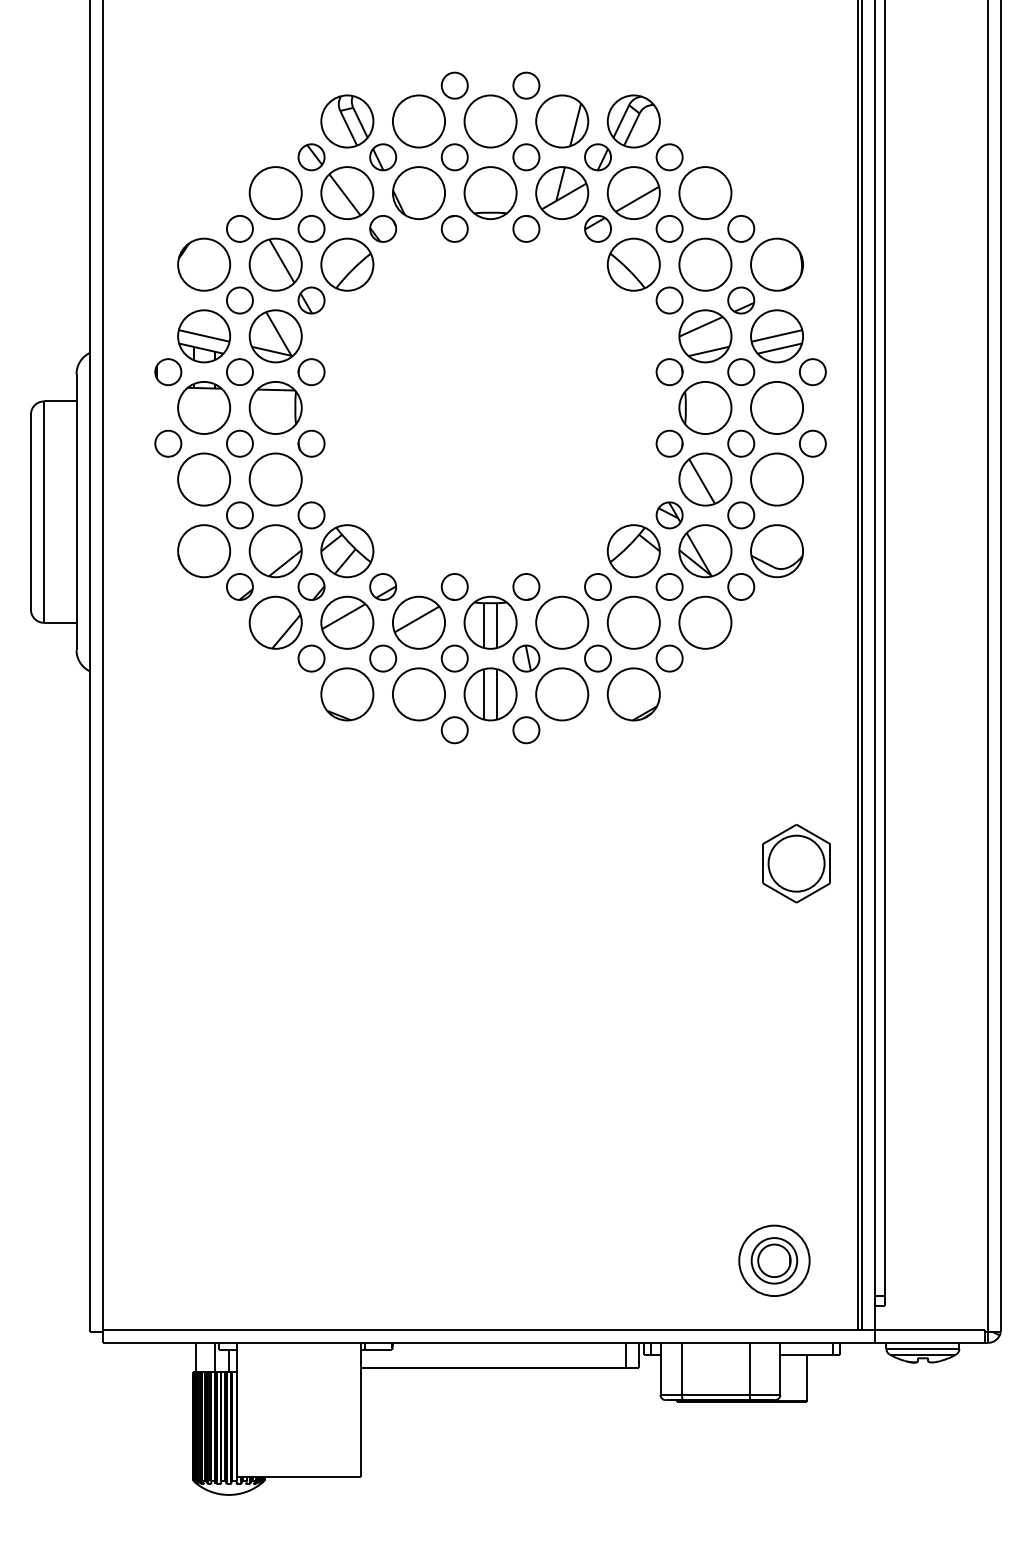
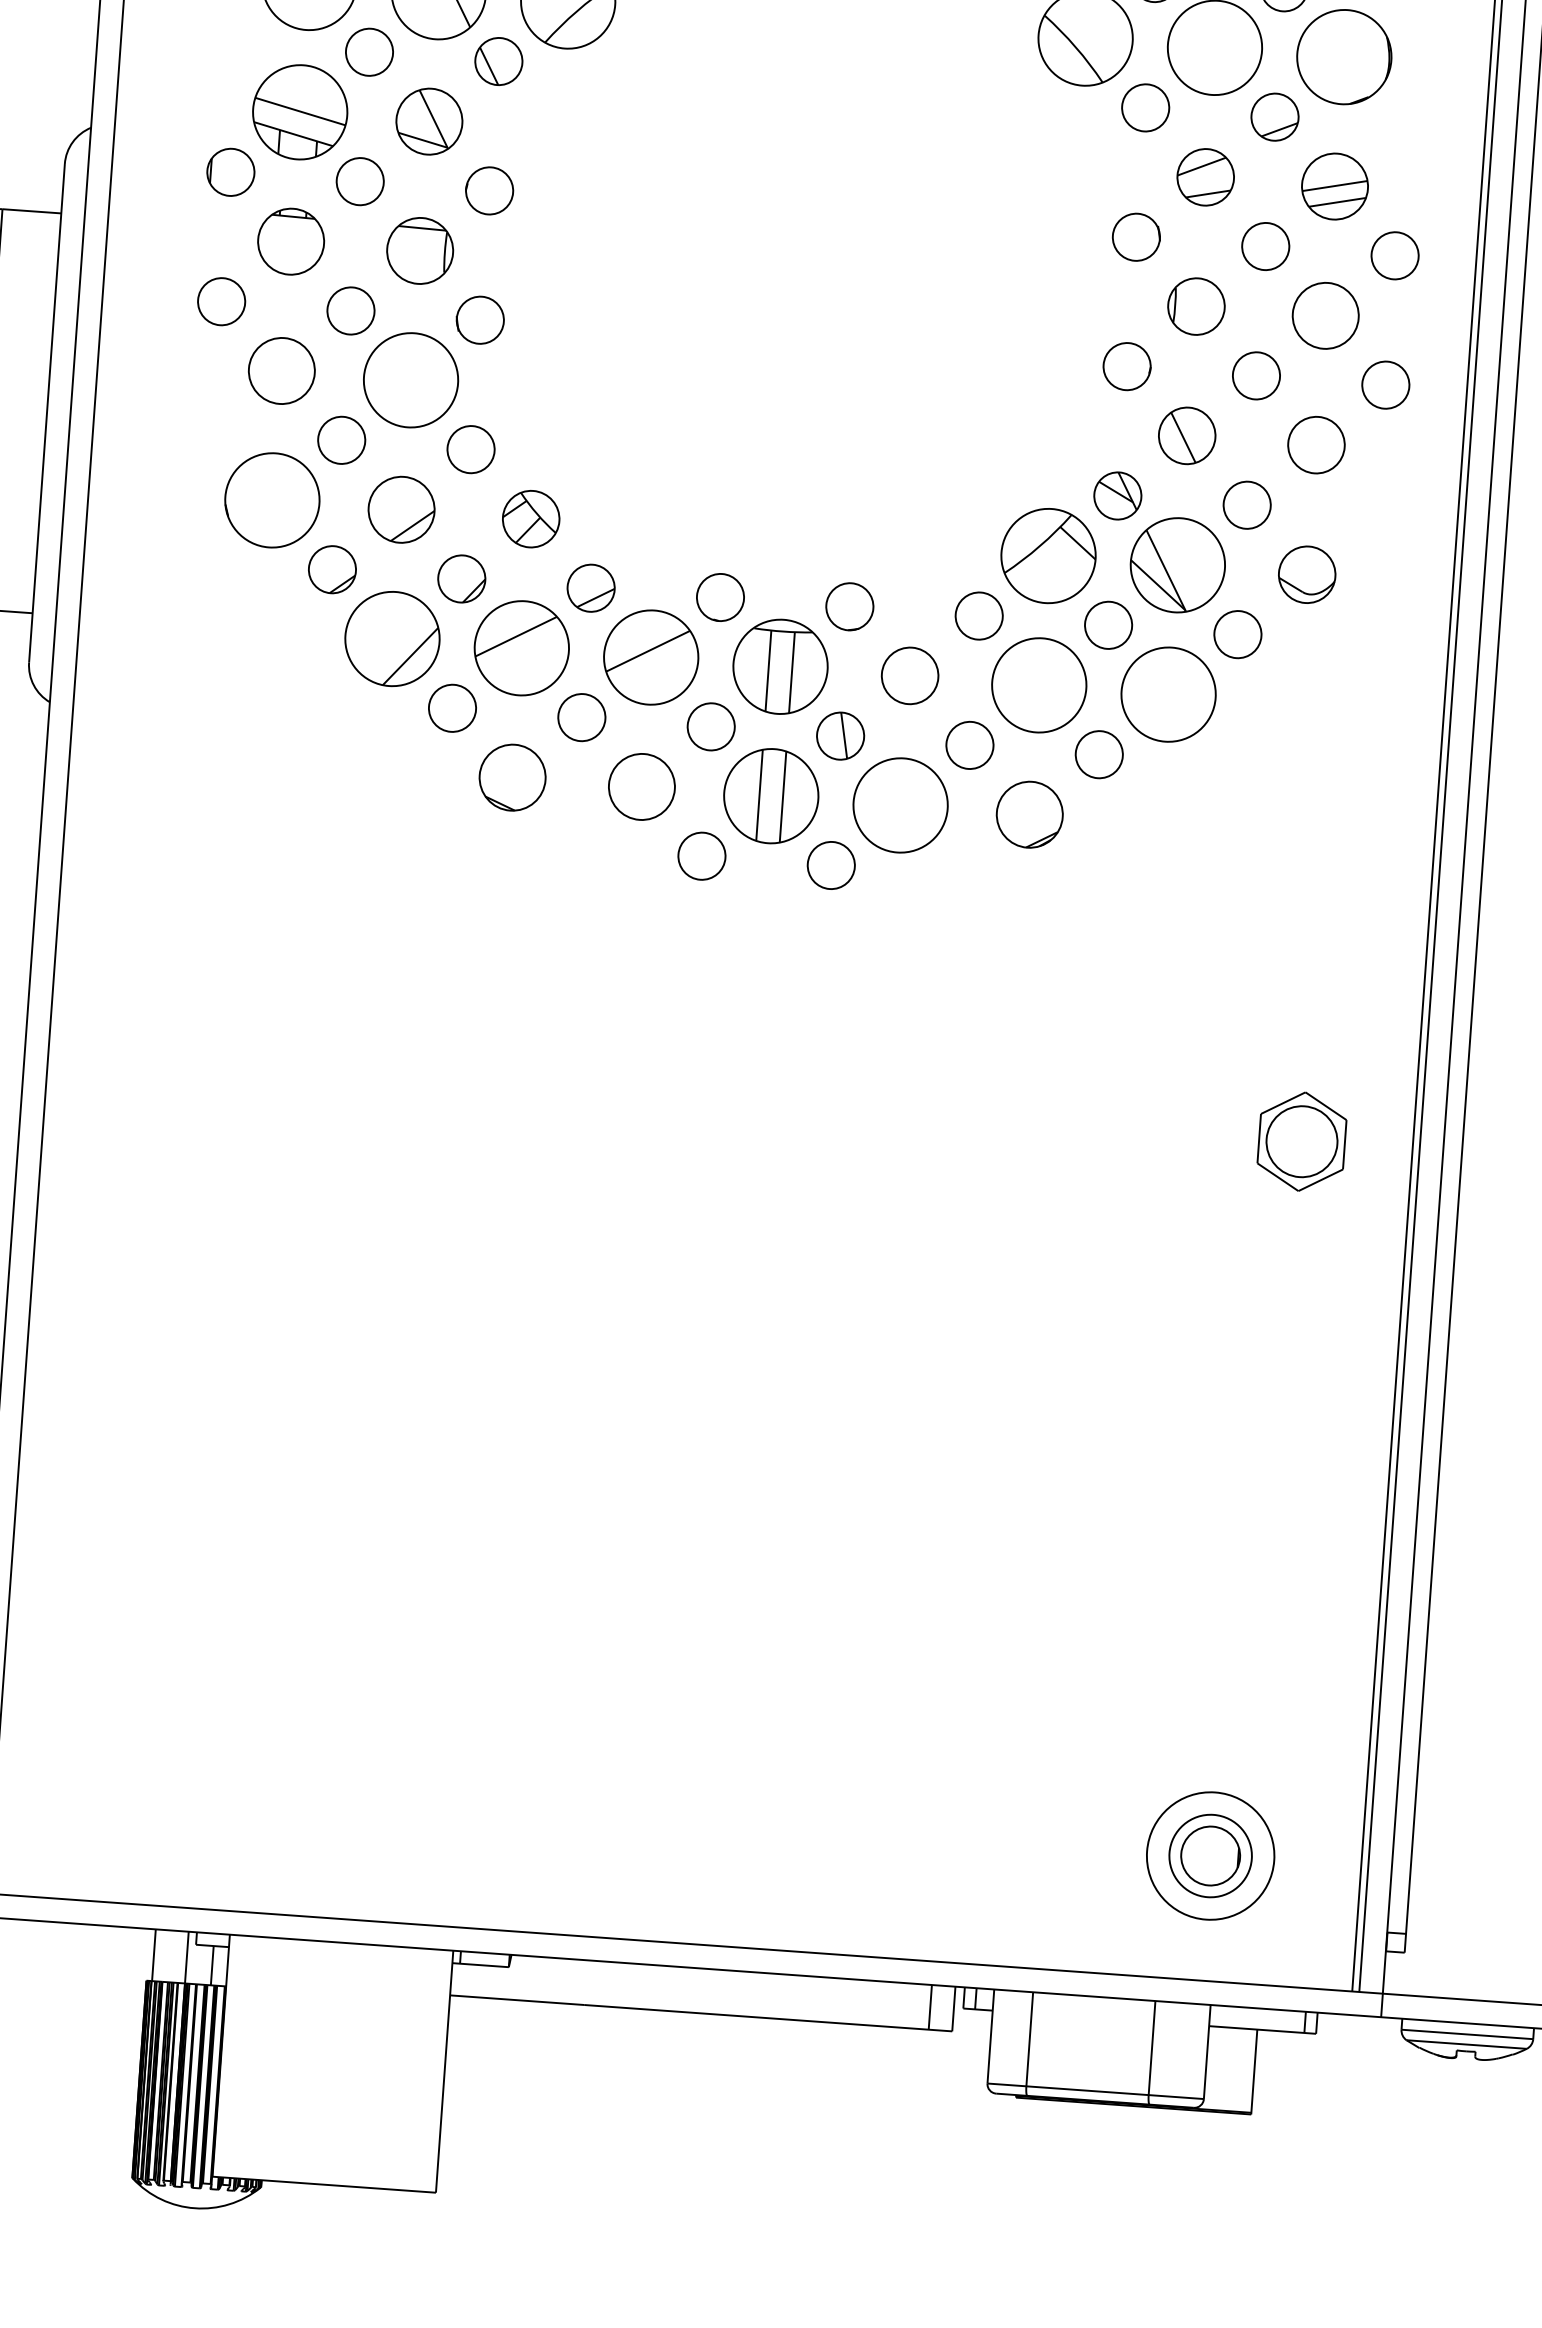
part: (275, 336) -> (429, 121), size x0.7
part: (705, 336) -> (1205, 177), size x0.6
part: (776, 336) -> (1334, 186), size x0.7
part: (204, 407) -> (291, 240), size x0.7
part: (275, 407) -> (419, 250), size x0.7
part: (705, 407) -> (1196, 305), size x0.6
part: (776, 407) -> (1324, 314), size x0.7
part: (204, 479) -> (282, 370), size x0.7
part: (705, 479) -> (1187, 435), size x0.6
part: (776, 479) -> (1315, 445), size x0.6
part: (275, 551) -> (401, 510), size x0.7
part: (347, 551) -> (531, 519), size x0.6
part: (776, 551) -> (1306, 575), size x0.6
part: (562, 622) -> (910, 675), size x0.6
part: (347, 694) -> (512, 777), size x0.7
part: (418, 694) -> (641, 786), size x0.7
part: (633, 694) -> (1029, 814), size x0.7
part: (796, 863) -> (1301, 1141), size x0.7

